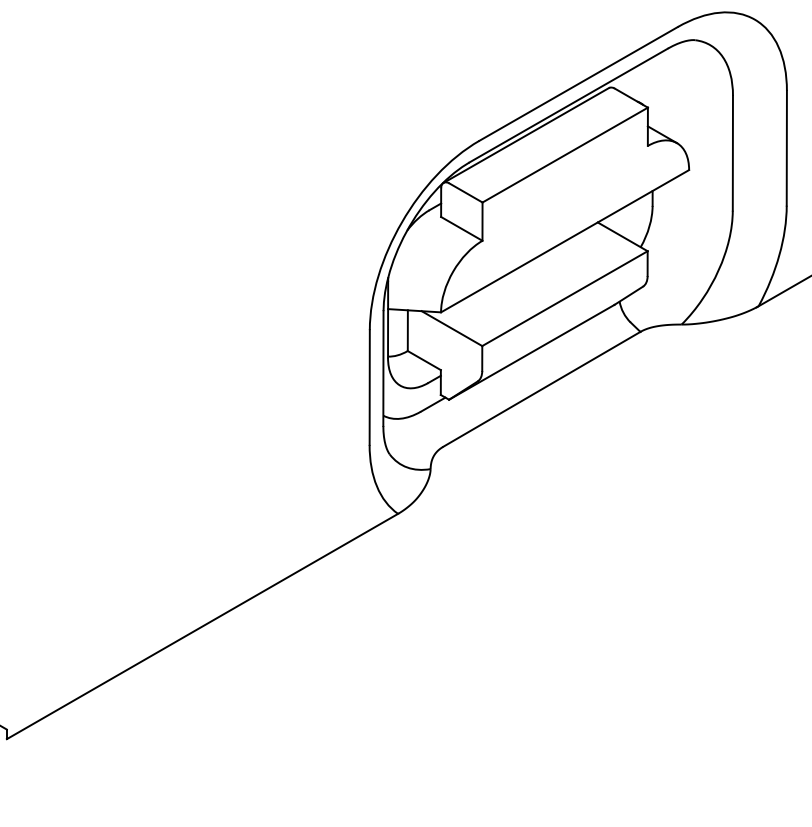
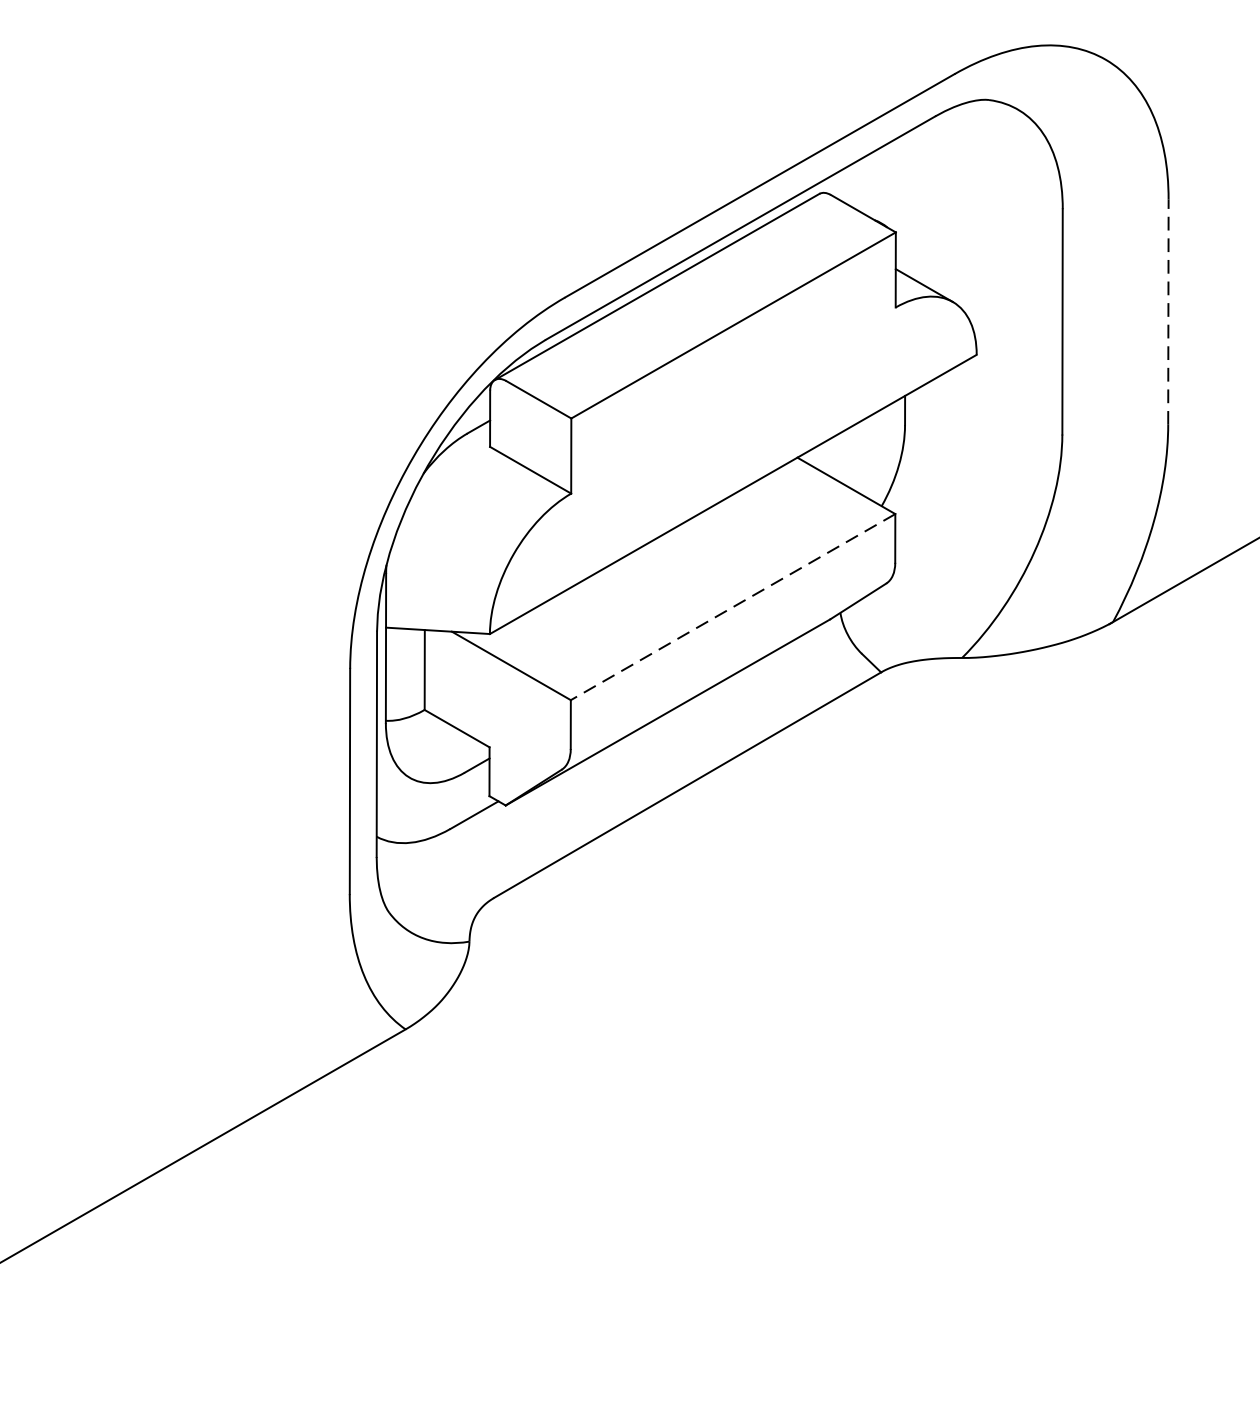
line: (786, 147) -> (1167, 310), solid -> dashed
line: (564, 298) -> (732, 606), solid -> dashed

